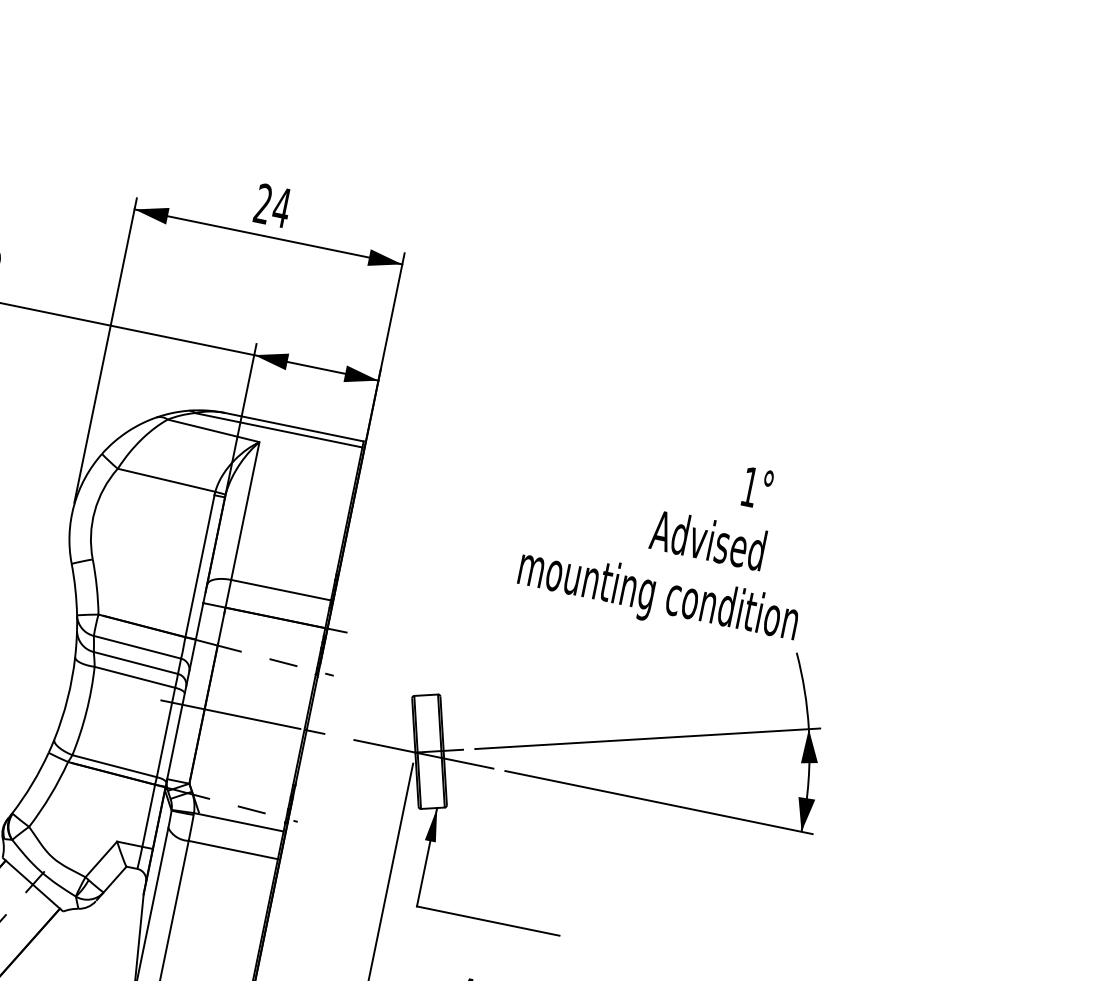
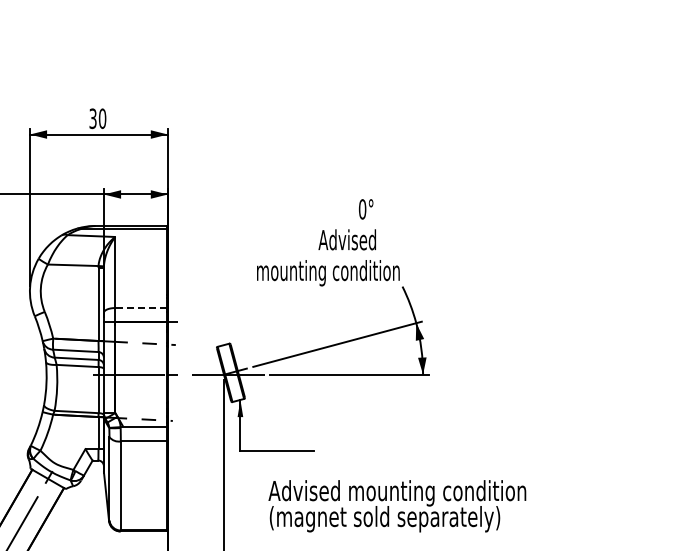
text: (272, 205) -> (97, 118), 24 -> 30
text: (749, 487) -> (362, 209), 1° -> 0°
line: (281, 591) -> (141, 308), solid -> dashed

